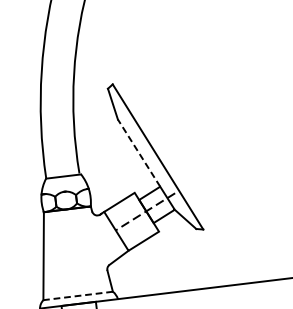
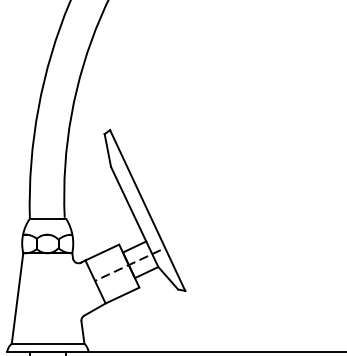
line: (138, 152) -> (128, 203), dashed -> solid
line: (77, 295) -> (47, 343), dashed -> solid

